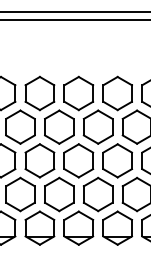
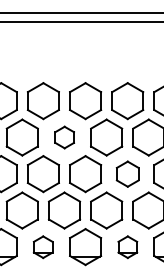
part: (59, 127) -> (64, 137), size x0.6
part: (117, 161) -> (127, 174), size x0.7
part: (39, 228) -> (42, 247), size x0.6
part: (117, 228) -> (127, 247), size x0.6

